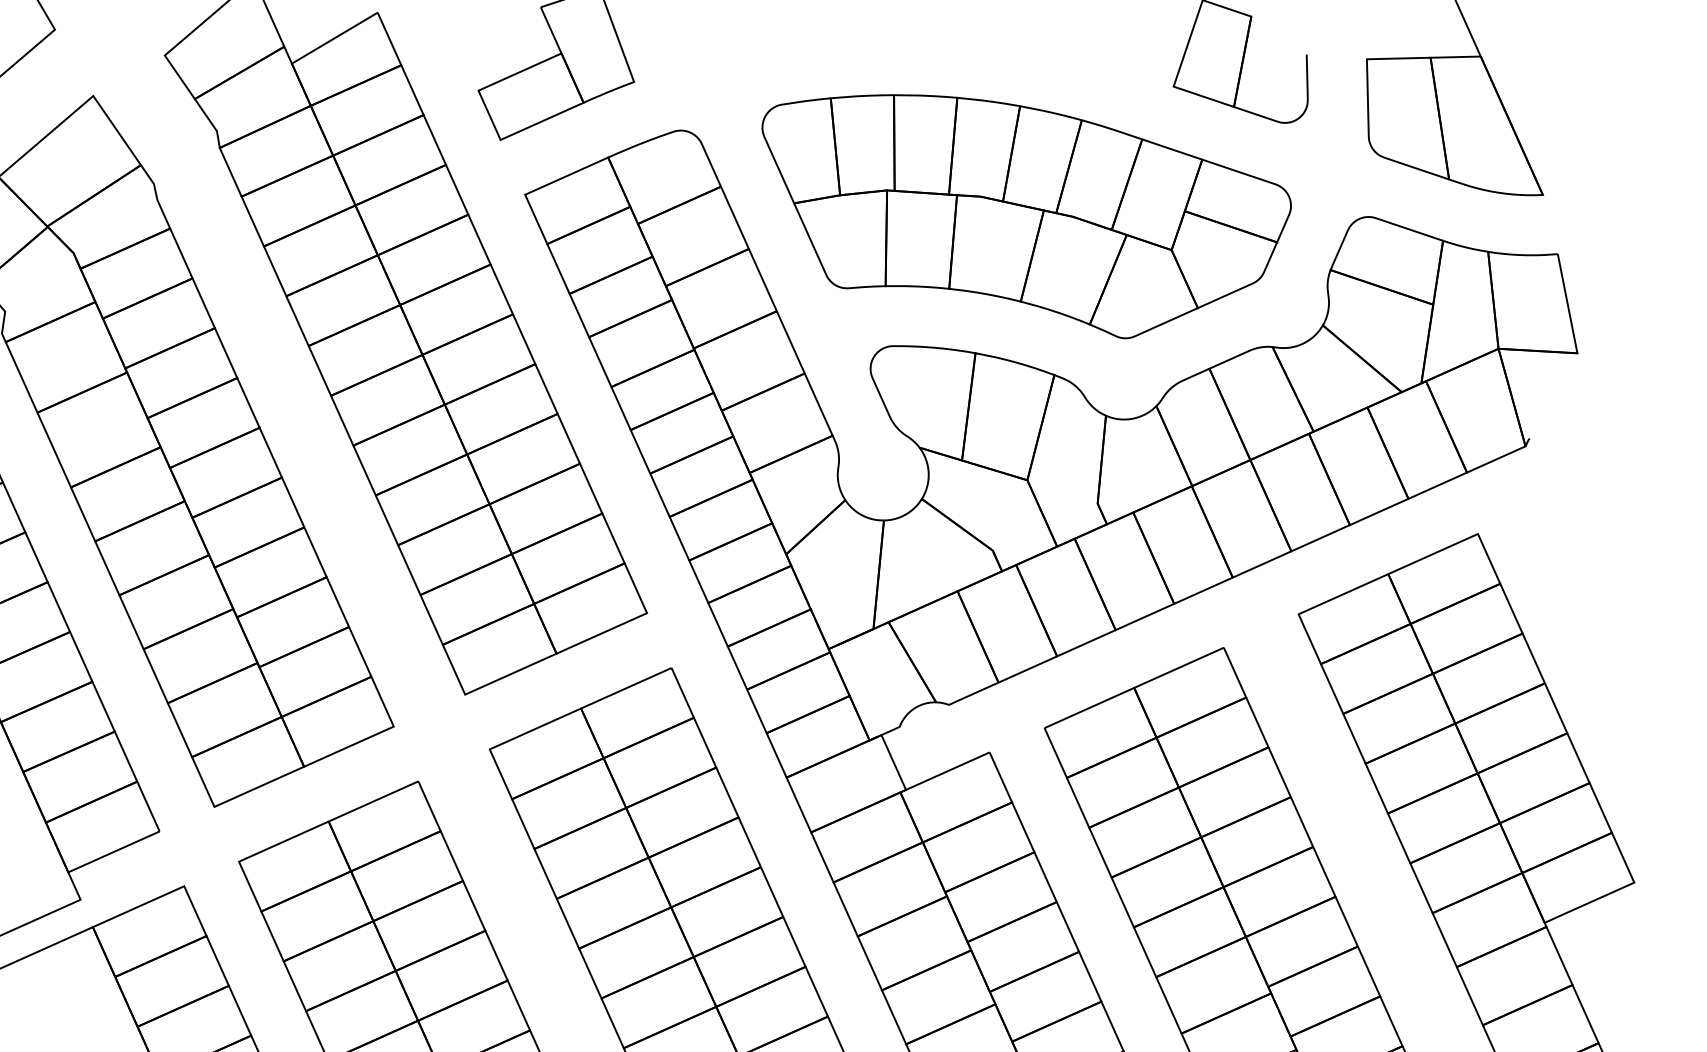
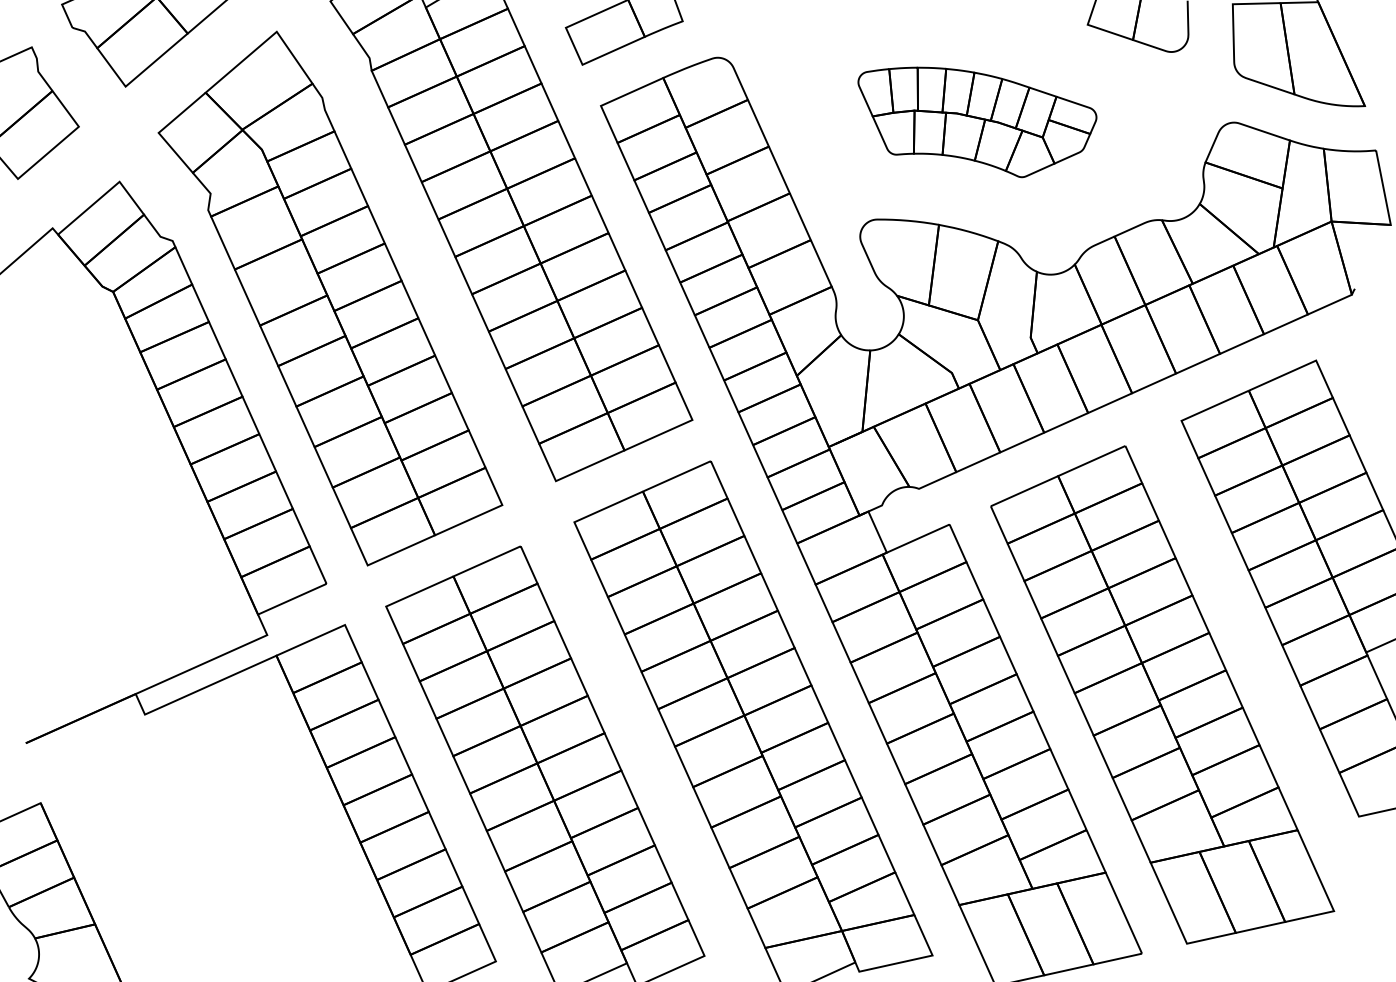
part: (1026, 216) -> (977, 122), size x0.6

